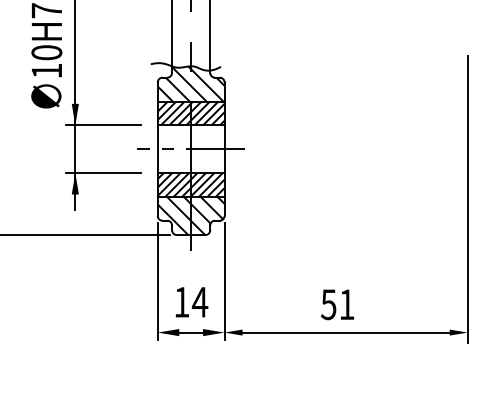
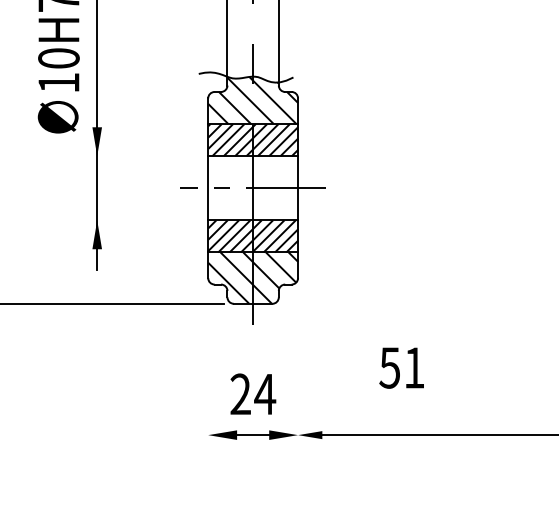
line: (103, 125) -> (135, 156), removed
line: (103, 173) -> (135, 220), removed
line: (157, 281) -> (207, 366), removed
line: (224, 281) -> (298, 366), removed
text: (181, 301) -> (240, 393), 14 -> 24
text: (337, 304) -> (401, 367), moved

